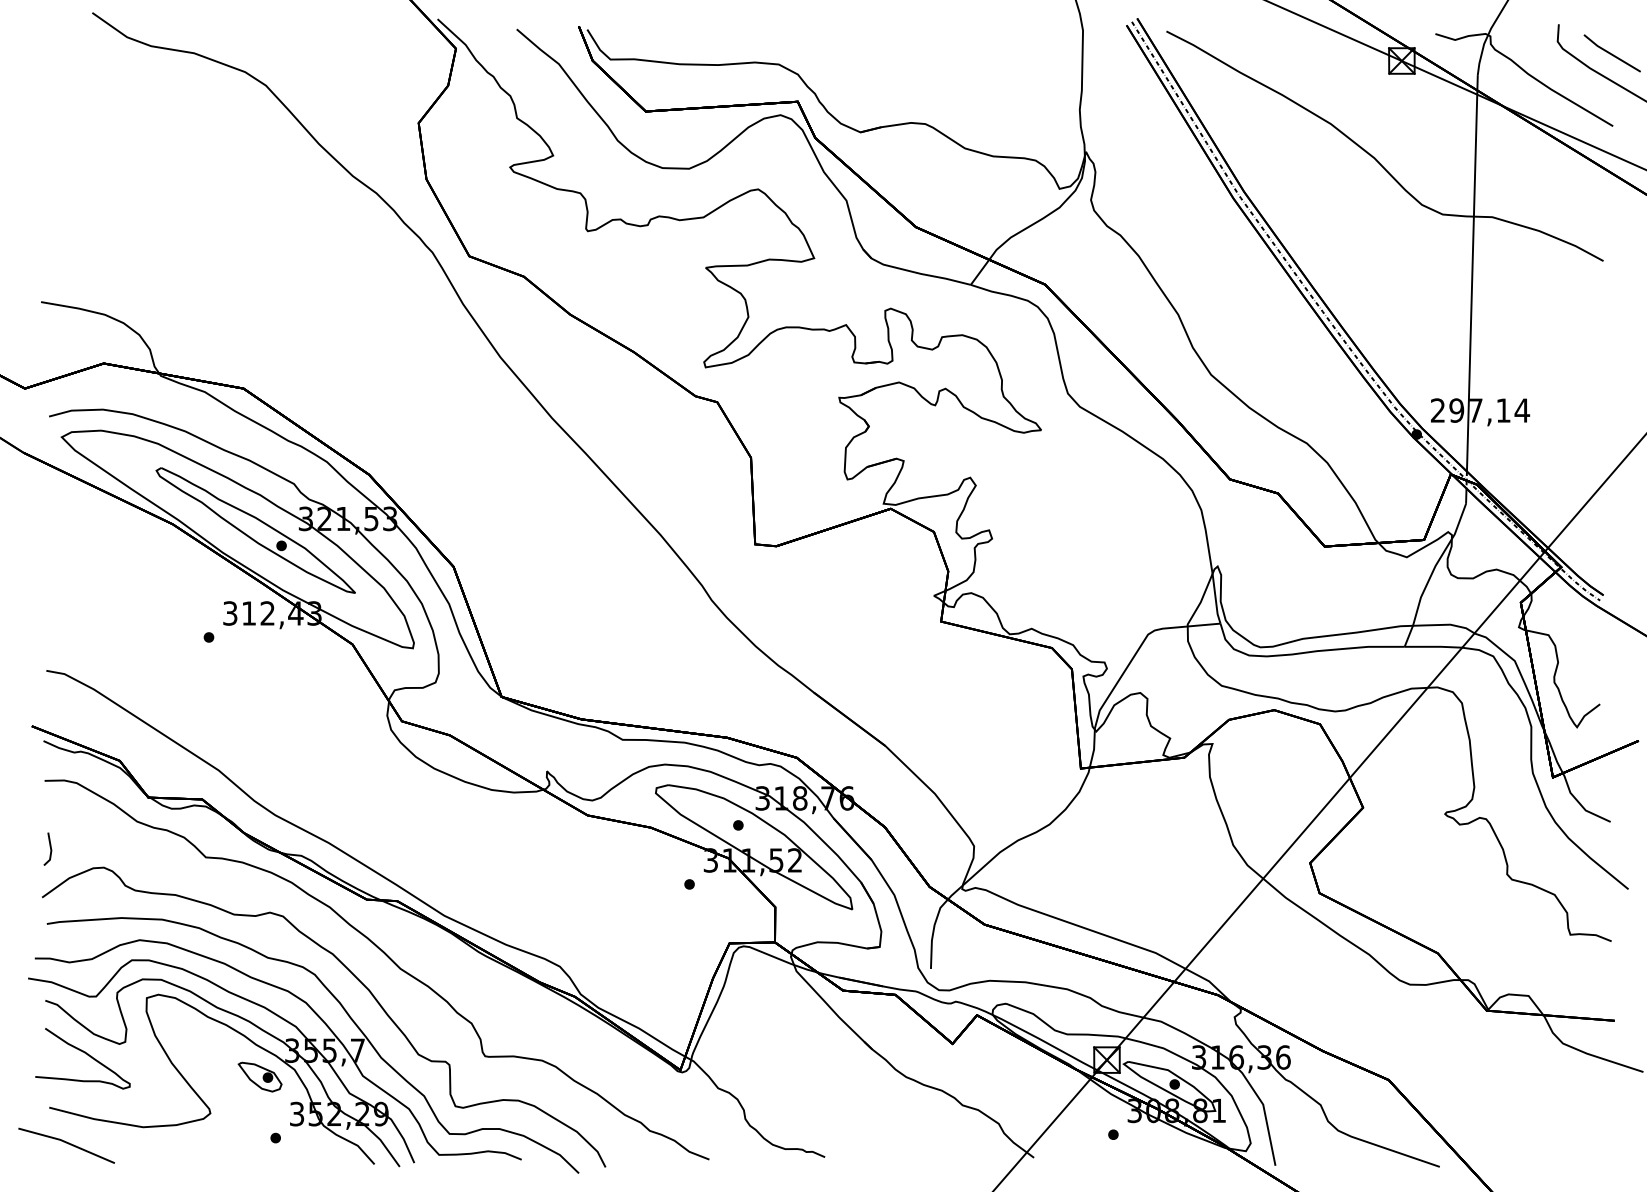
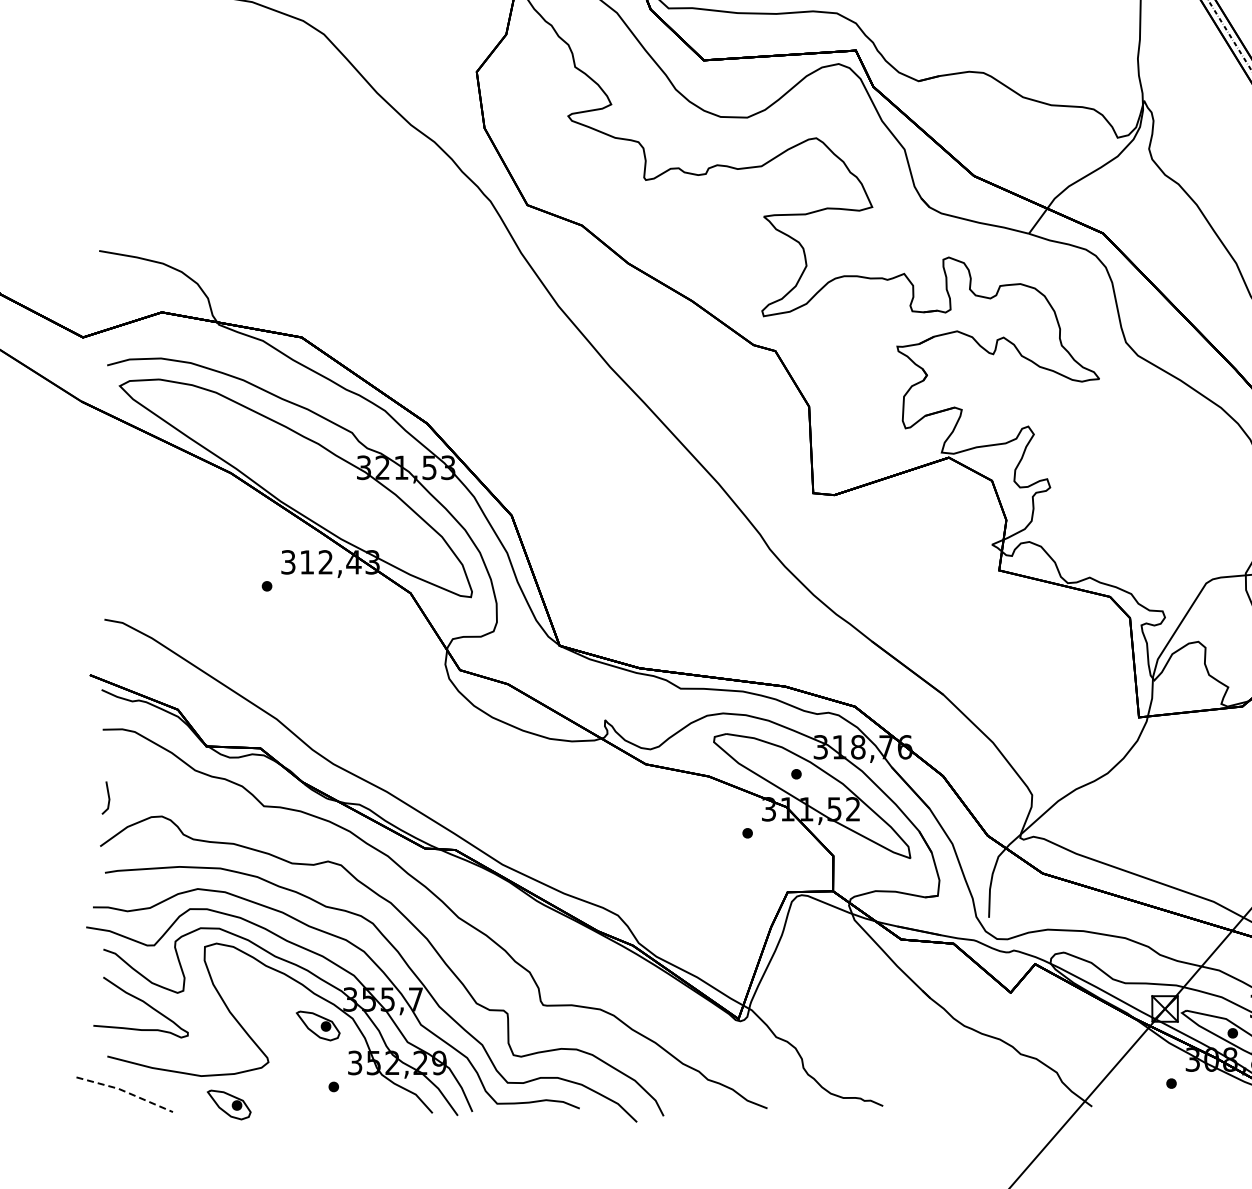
part: (255, 530) -> (313, 479), removed
line: (67, 1142) -> (125, 1091), solid -> dashed
part: (170, 1155) -> (228, 1104), added

